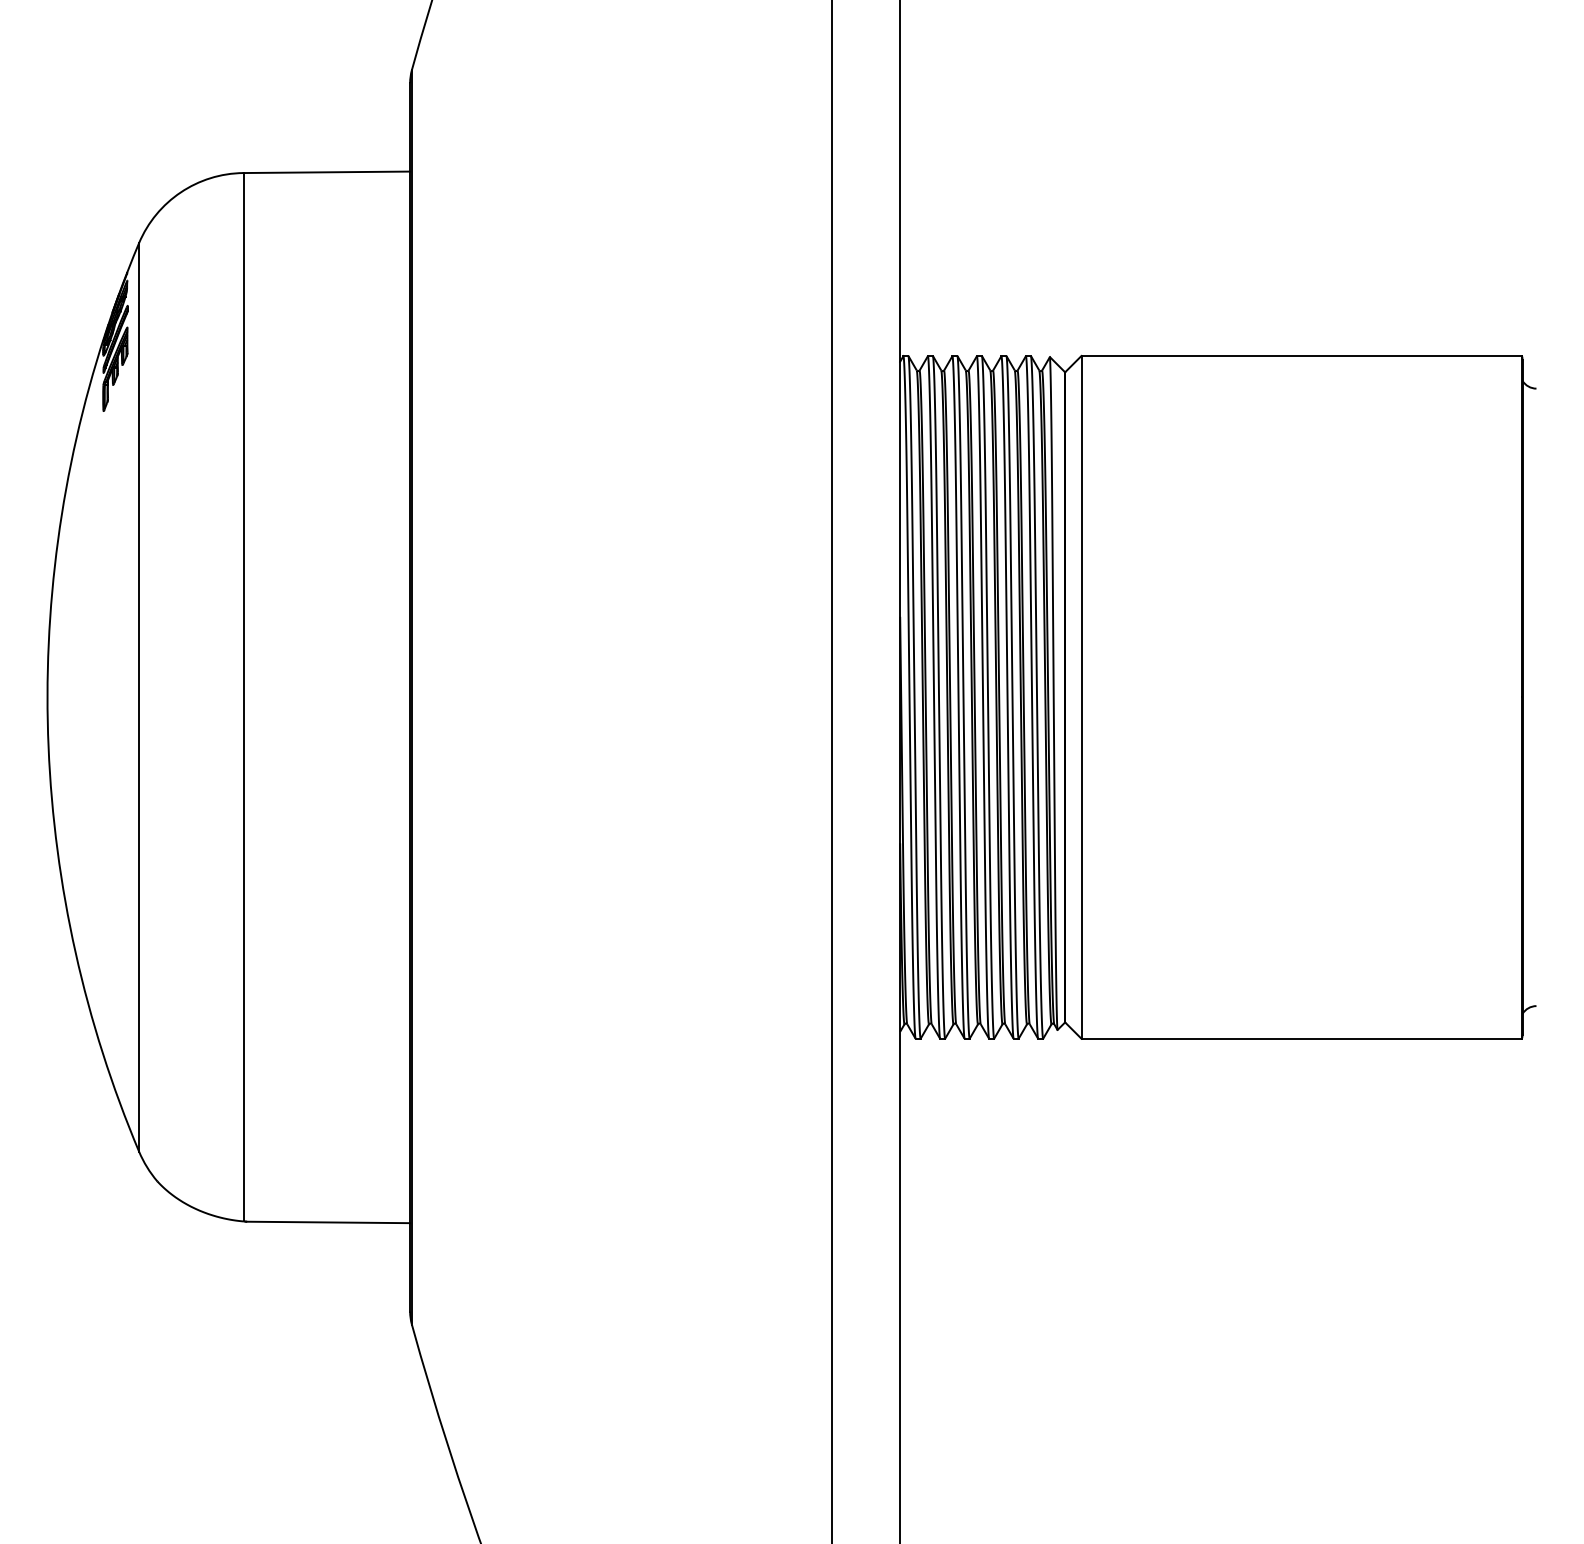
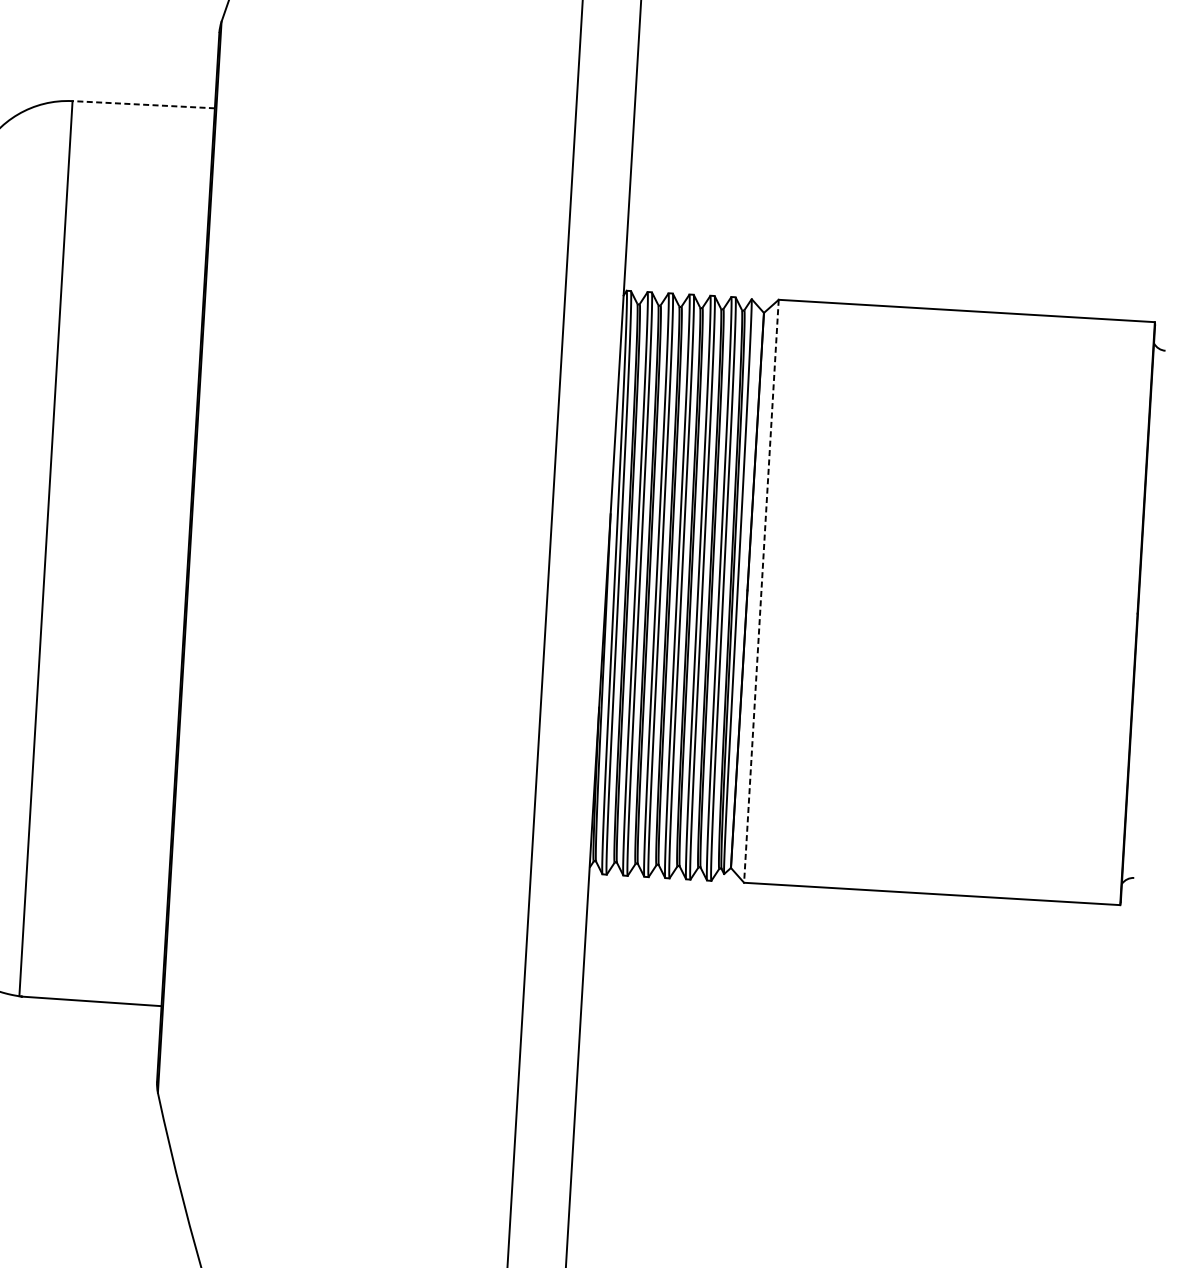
line: (326, 172) -> (143, 104), solid -> dashed
line: (1081, 697) -> (761, 591), solid -> dashed

